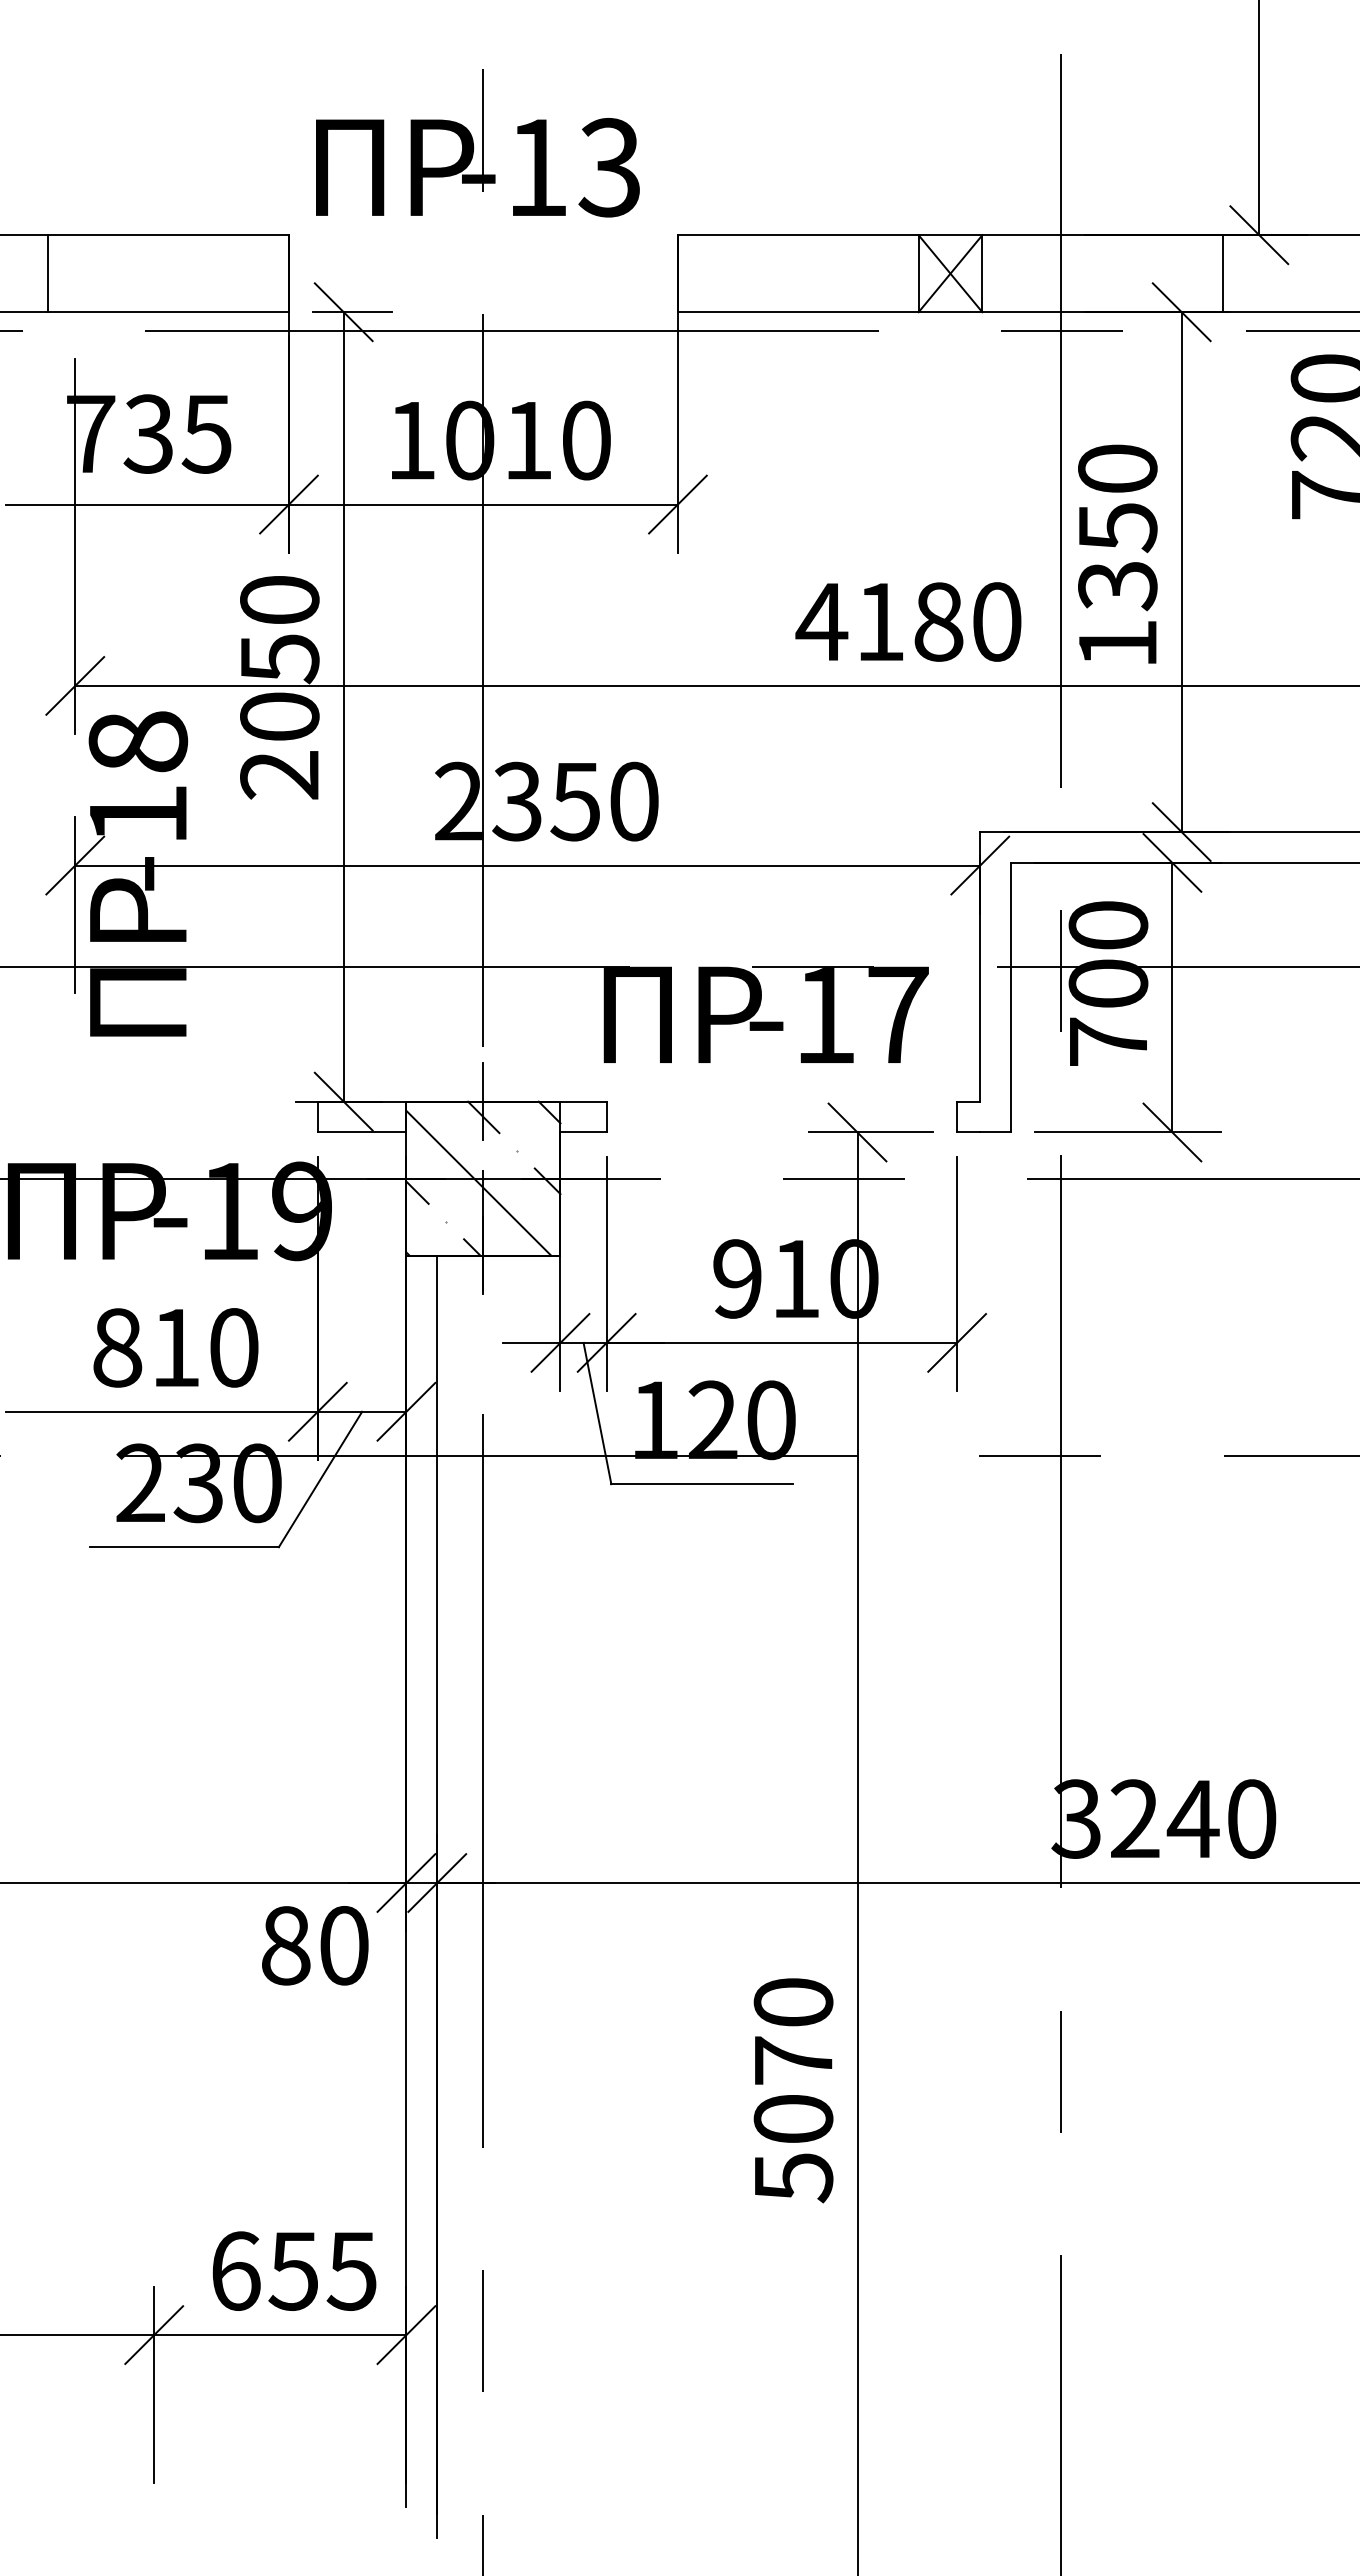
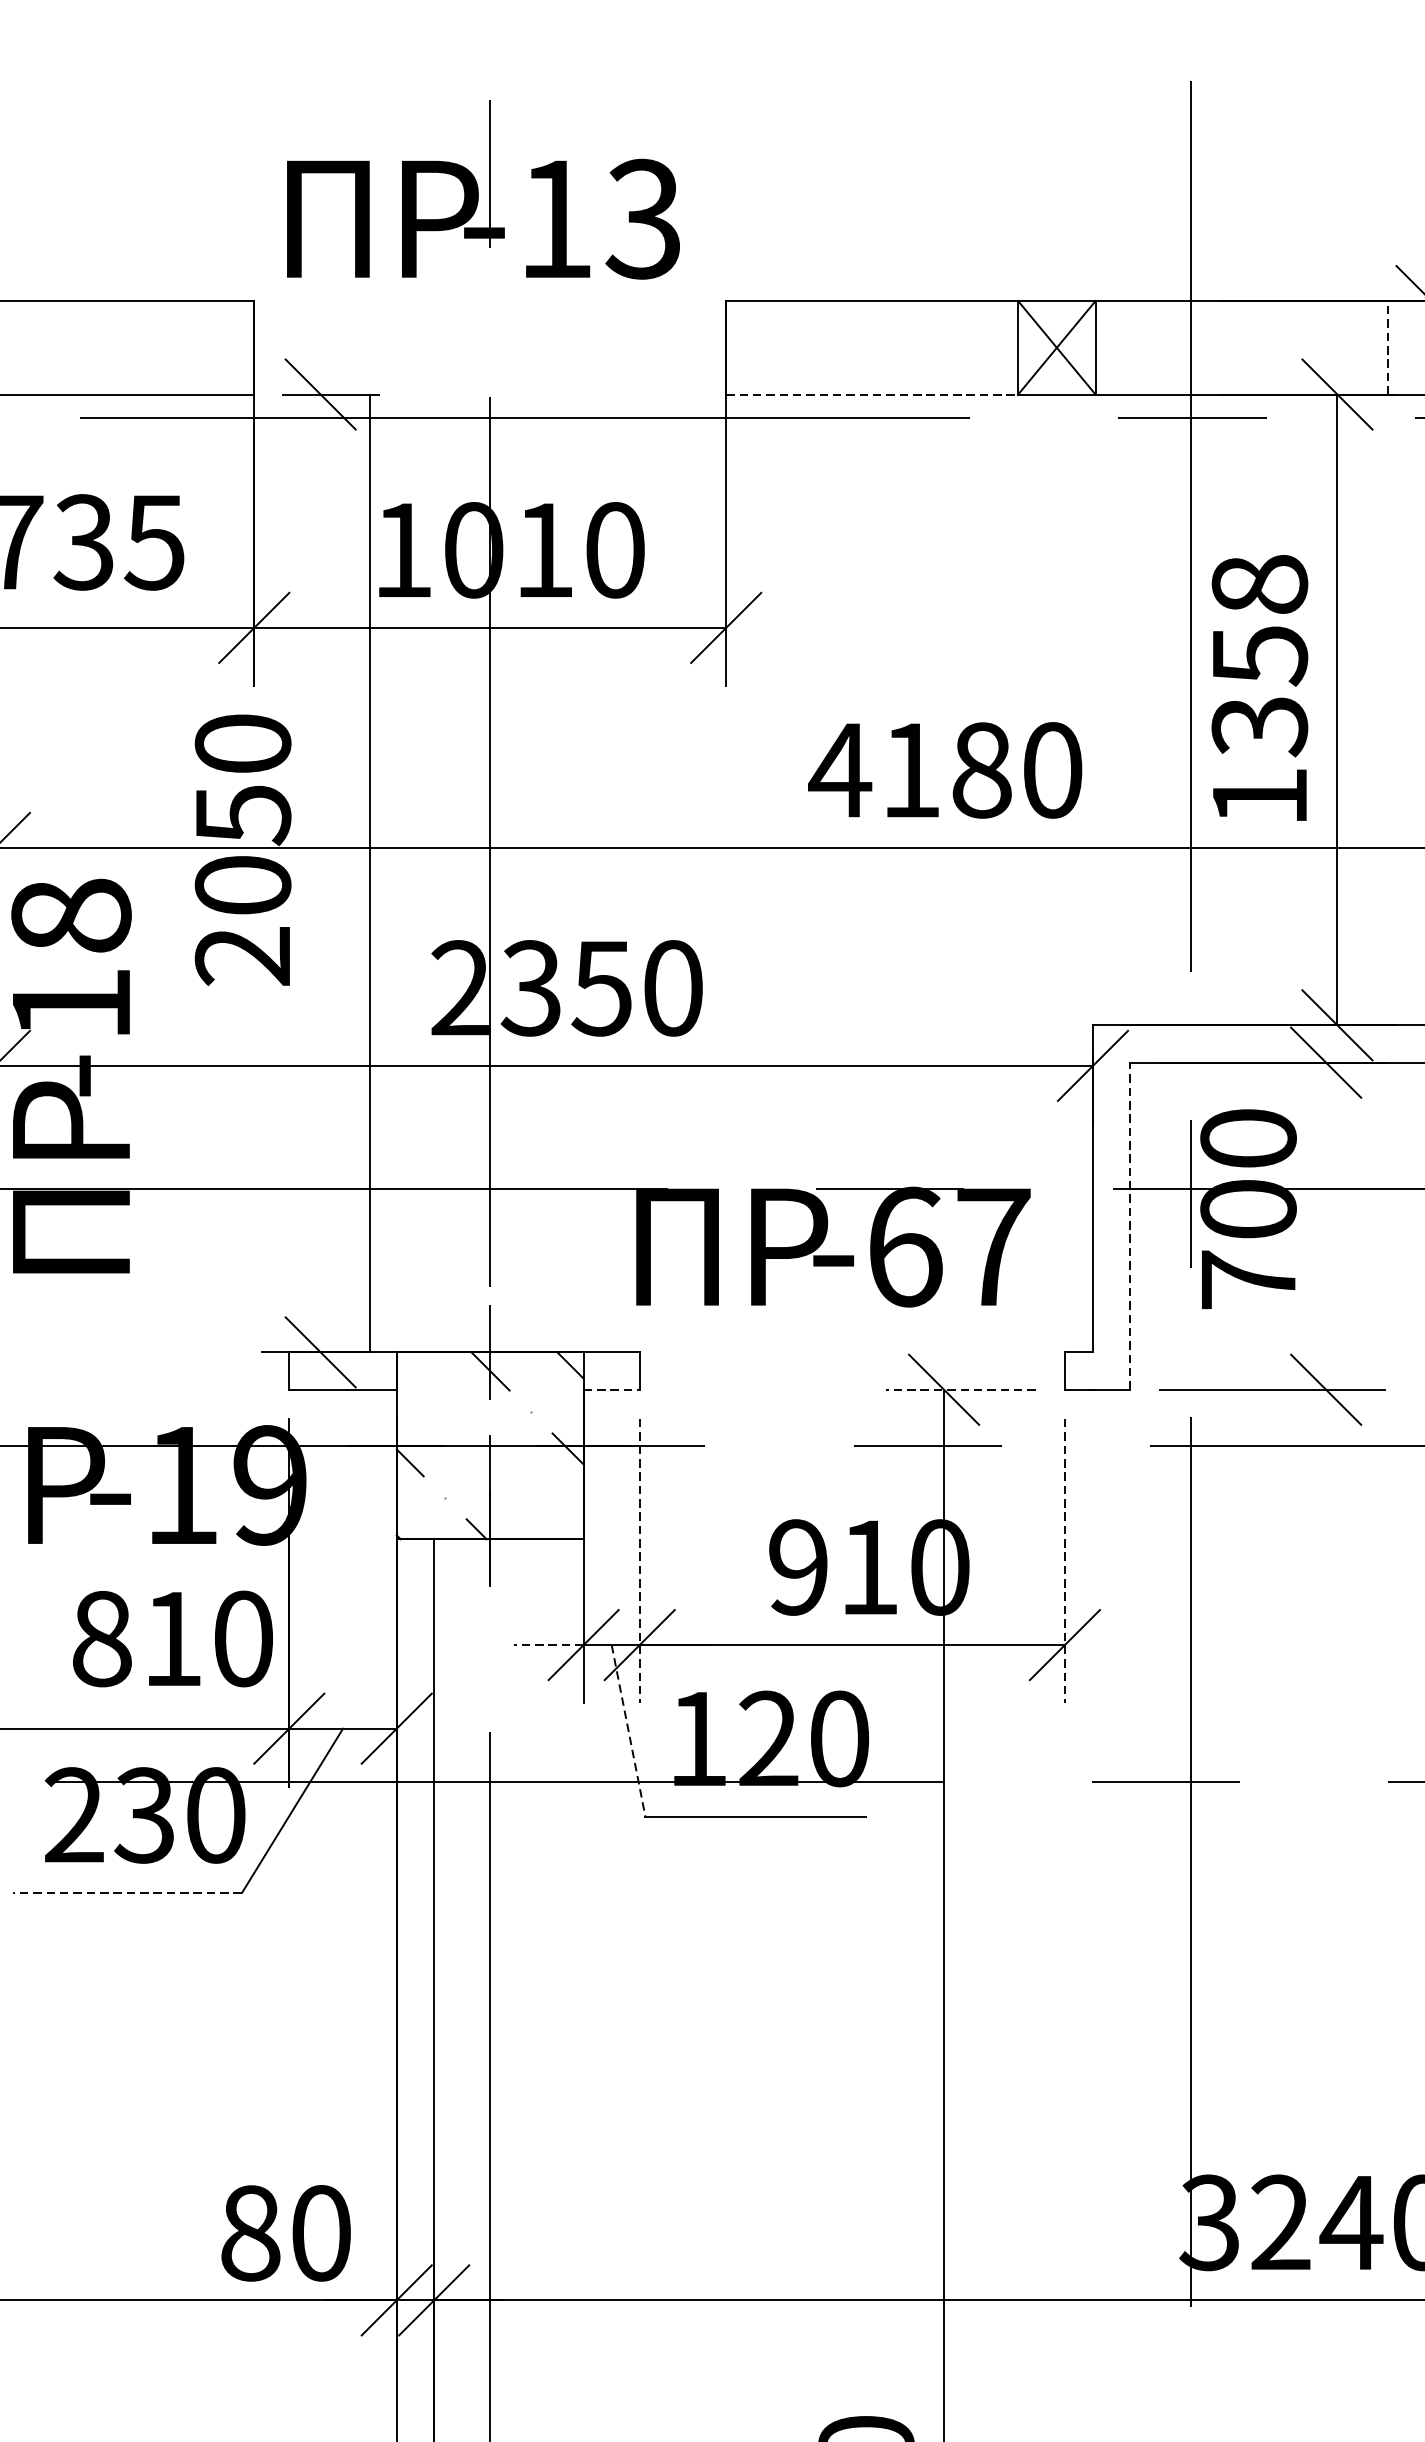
line: (1223, 273) -> (1388, 347), solid -> dashed
line: (798, 312) -> (872, 394), solid -> dashed
text: (1117, 468) -> (1259, 584), 1350 -> 1358
text: (908, 621) -> (945, 769), moved
line: (343, 706) -> (370, 872), moved
line: (1011, 997) -> (1130, 1225), solid -> dashed
line: (1172, 997) -> (1326, 1225), removed
text: (826, 1014) -> (906, 1246), -17 -> -67
line: (584, 1132) -> (612, 1389), solid -> dashed
line: (871, 1132) -> (961, 1389), solid -> dashed
line: (478, 1182) -> (484, 1450), removed
line: (606, 1274) -> (639, 1562), solid -> dashed
line: (957, 1274) -> (1065, 1562), solid -> dashed
line: (531, 1342) -> (548, 1644), solid -> dashed
text: (175, 1347) -> (172, 1638), moved
line: (597, 1413) -> (628, 1730), solid -> dashed
line: (184, 1547) -> (127, 1893), solid -> dashed
text: (315, 1945) -> (286, 2233), moved

